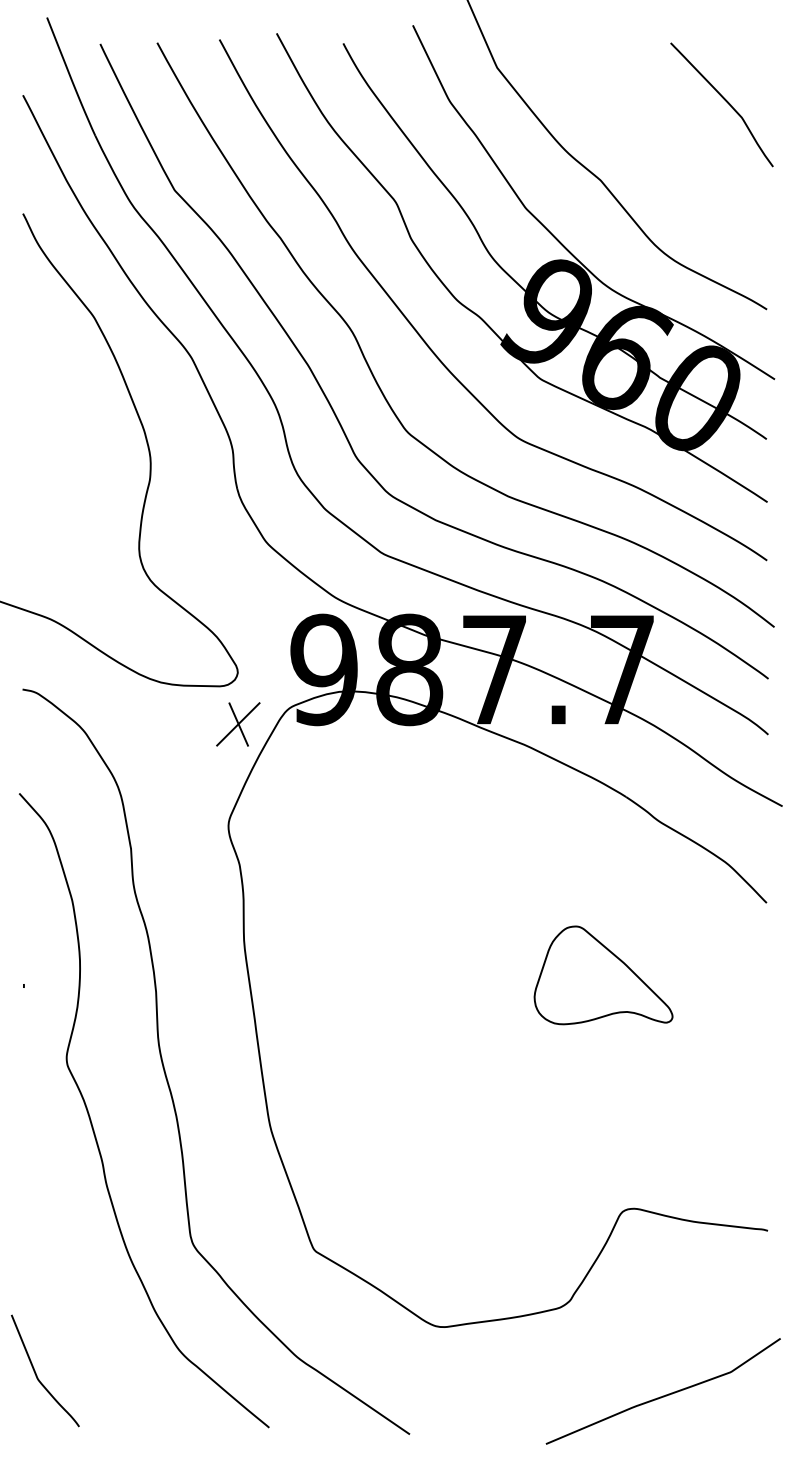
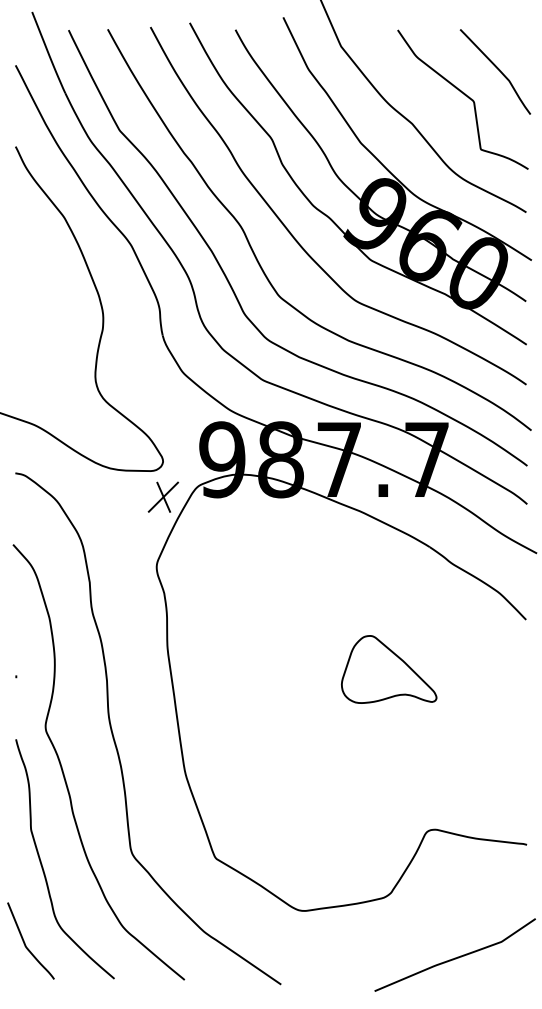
curve: (678, 140) -> (465, 96), added
part: (604, 975) -> (389, 669), moved
curve: (62, 1257) -> (42, 863), added

